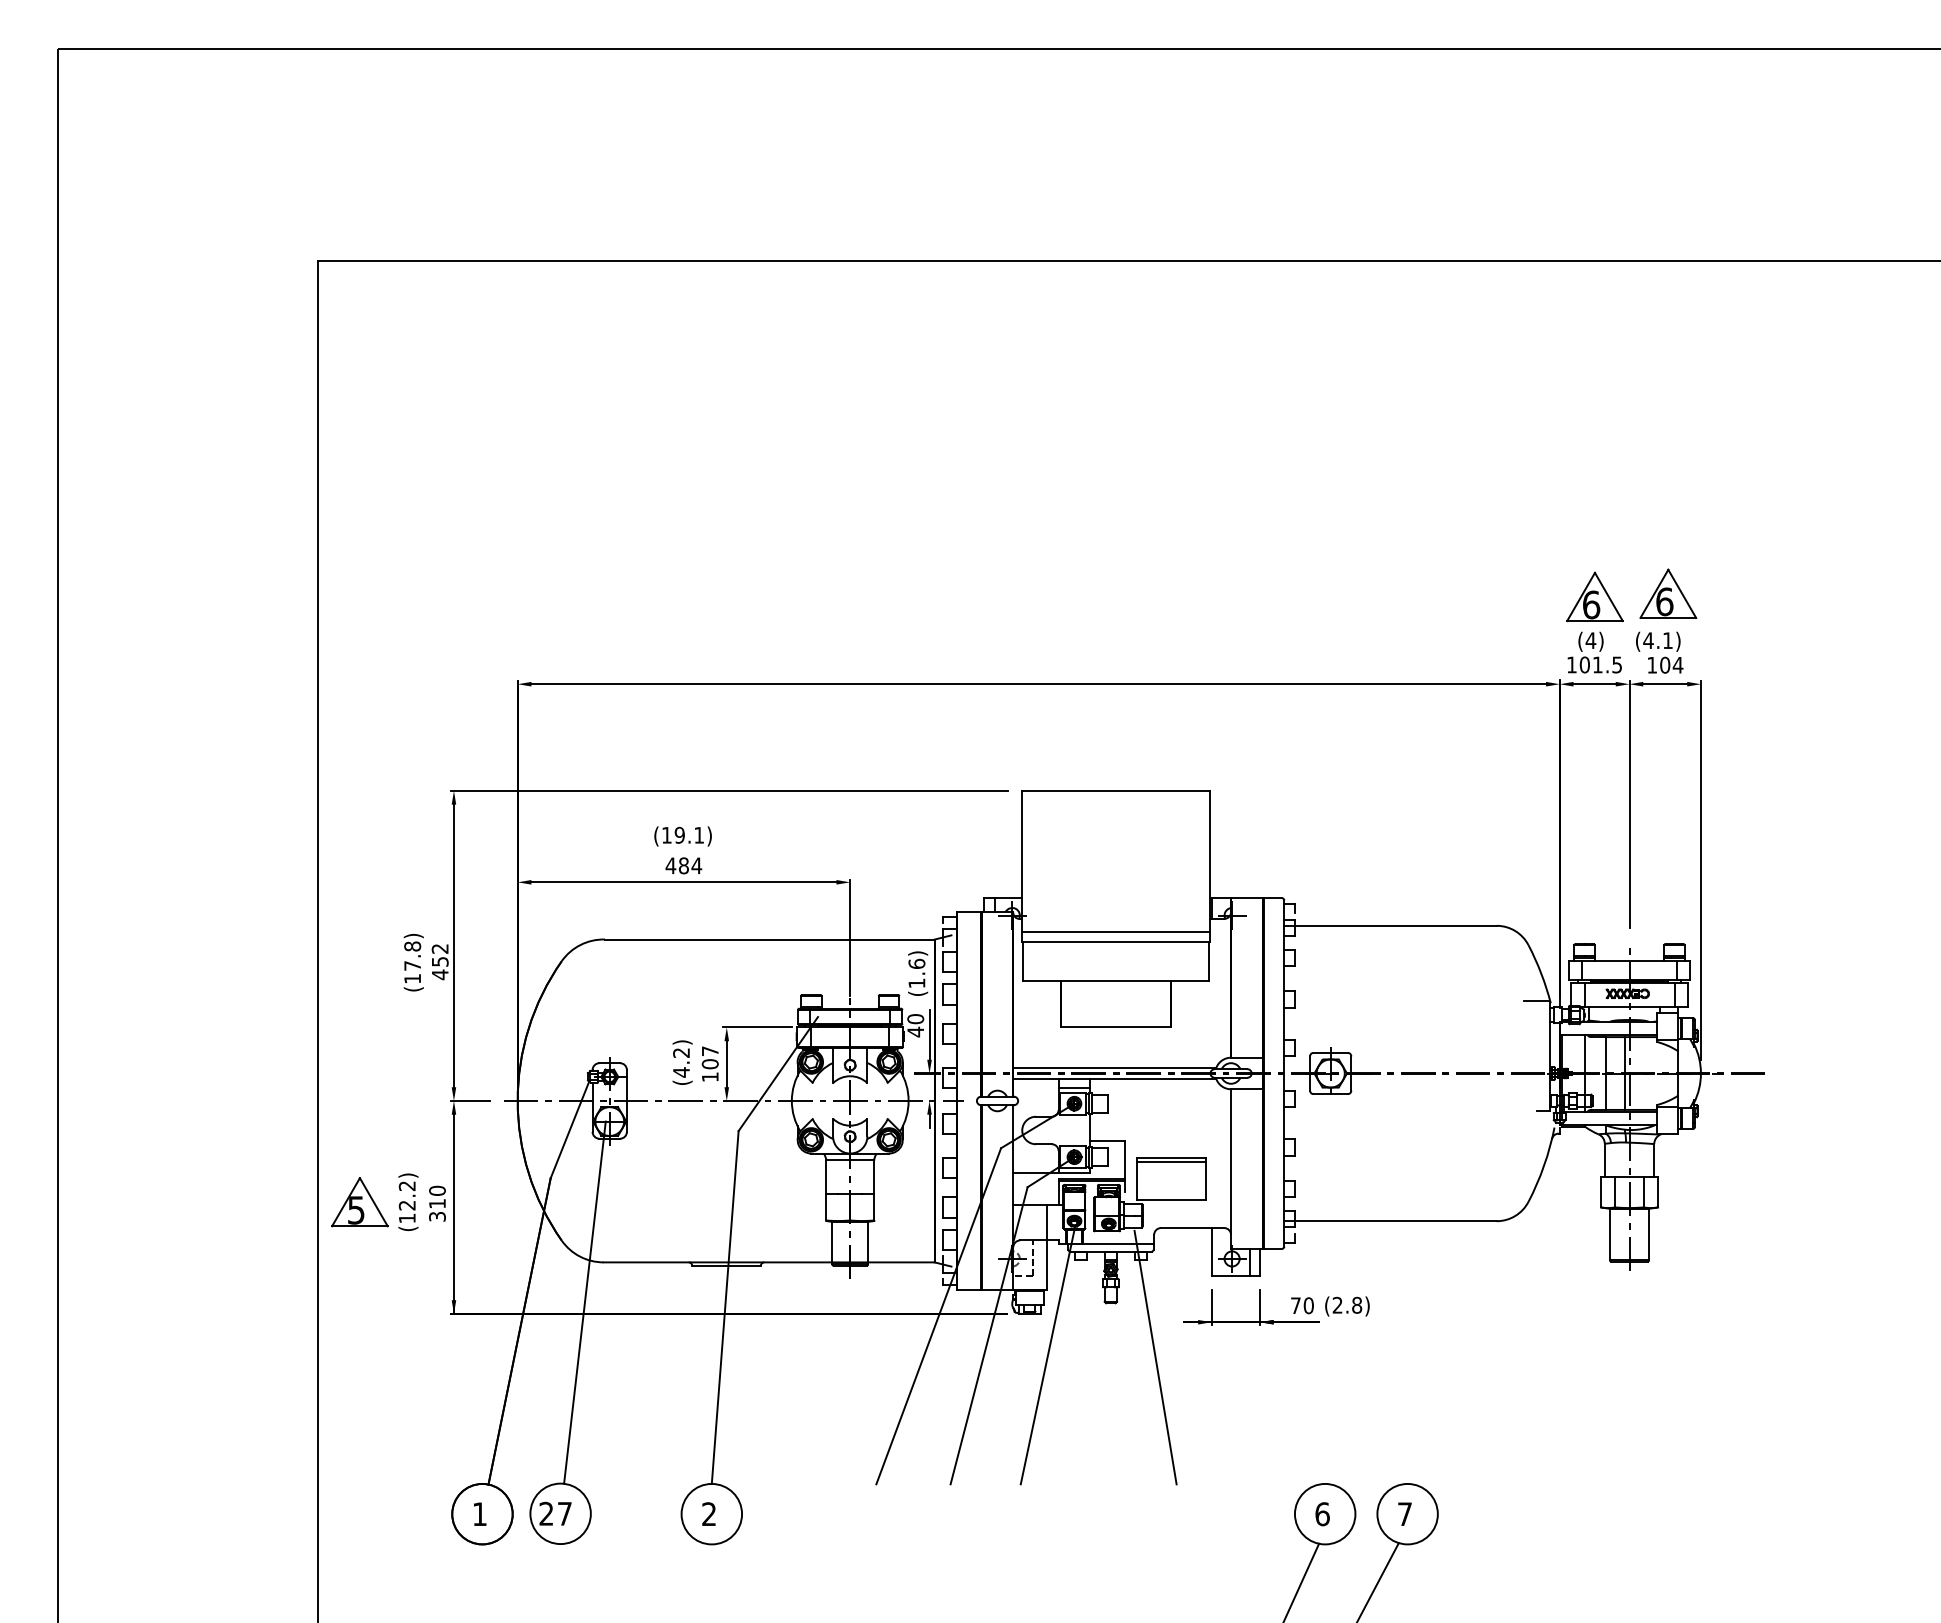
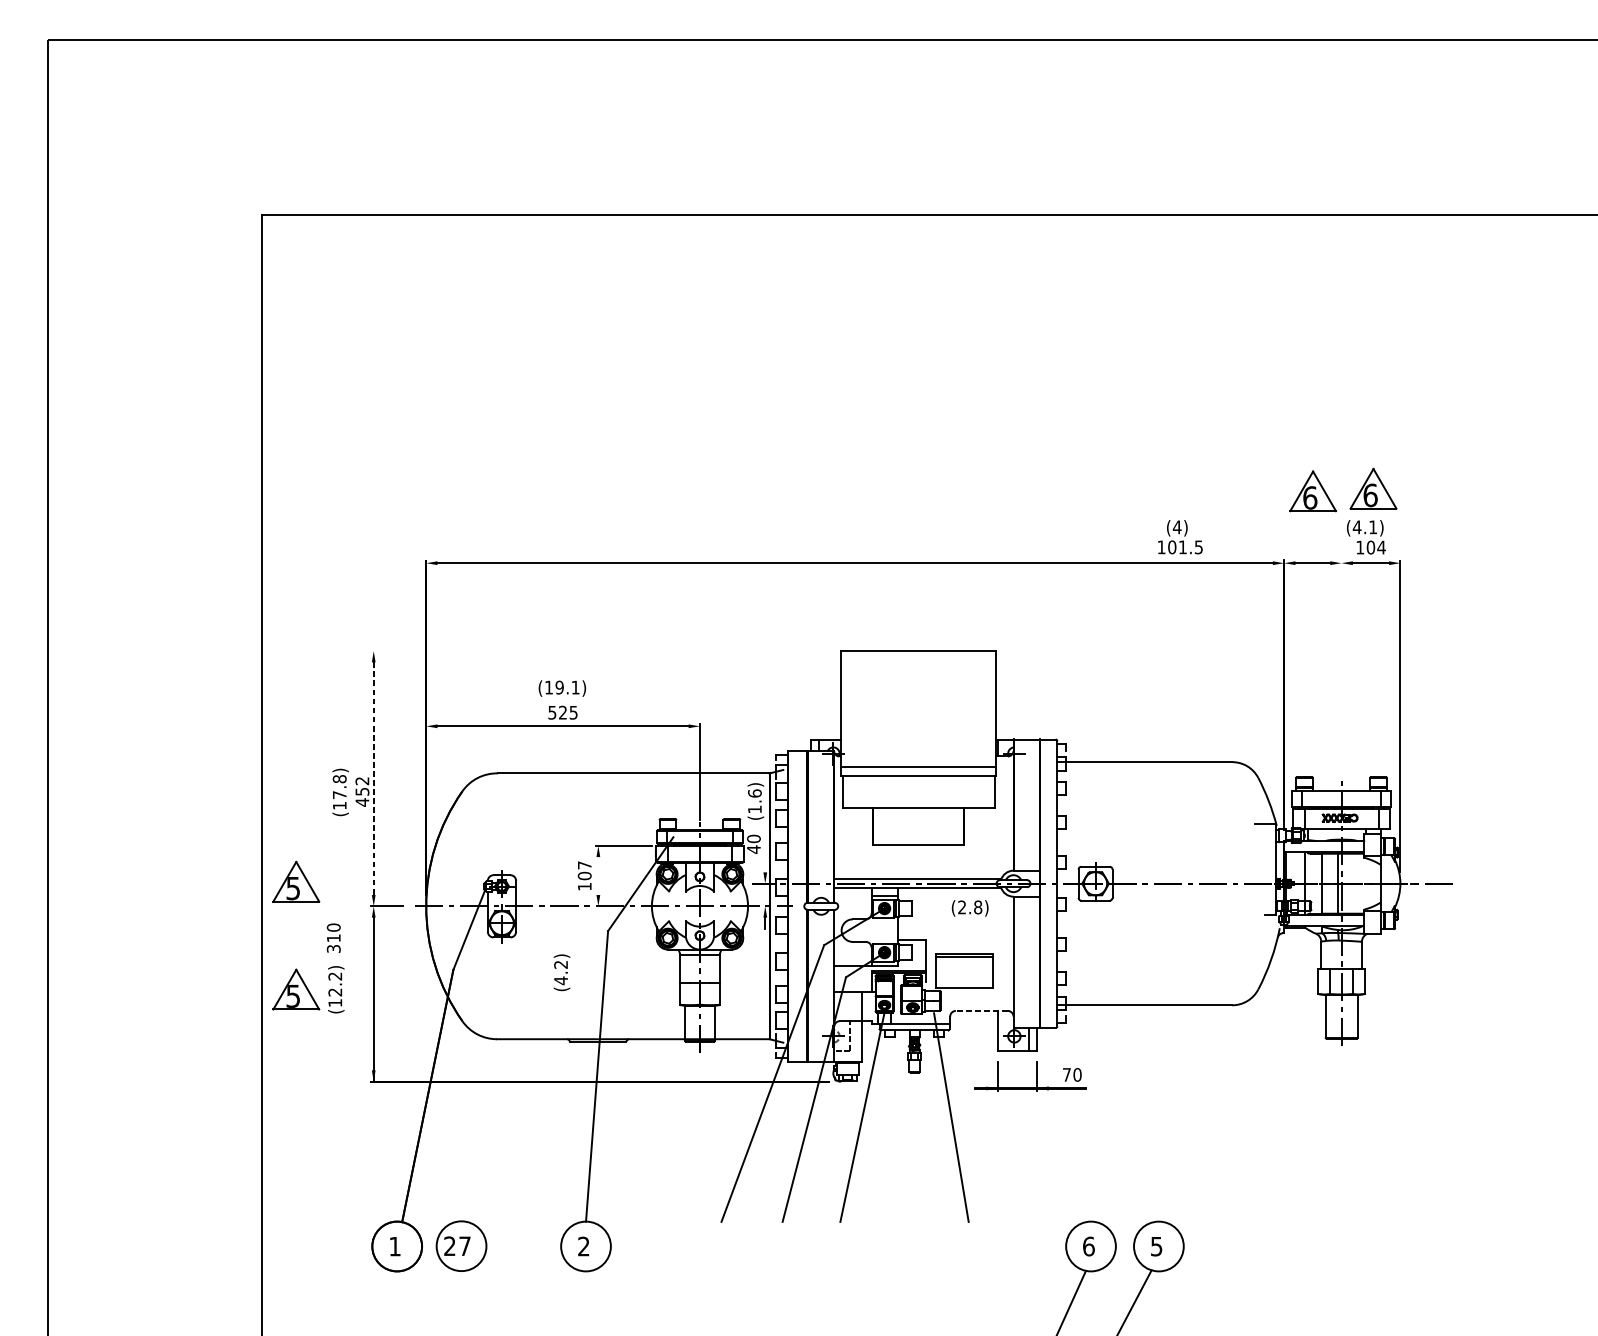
text: (1594, 652) -> (1180, 537), moved
line: (729, 790) -> (600, 650), removed
line: (1629, 804) -> (1341, 662), removed
text: (683, 865) -> (562, 712), 484 -> 525
line: (453, 946) -> (373, 779), solid -> dashed
line: (929, 1034) -> (765, 851), removed
text: (682, 1062) -> (561, 972), moved
line: (726, 1064) -> (598, 876), removed
part: (359, 1071) -> (295, 882), added
text: (437, 1203) -> (333, 938), moved
line: (1192, 1228) -> (981, 1011), solid -> dashed
line: (584, 1302) -> (481, 1072), removed
text: (1347, 1306) -> (970, 908), moved
text: (1404, 1514) -> (1156, 1246), 7 -> 5

